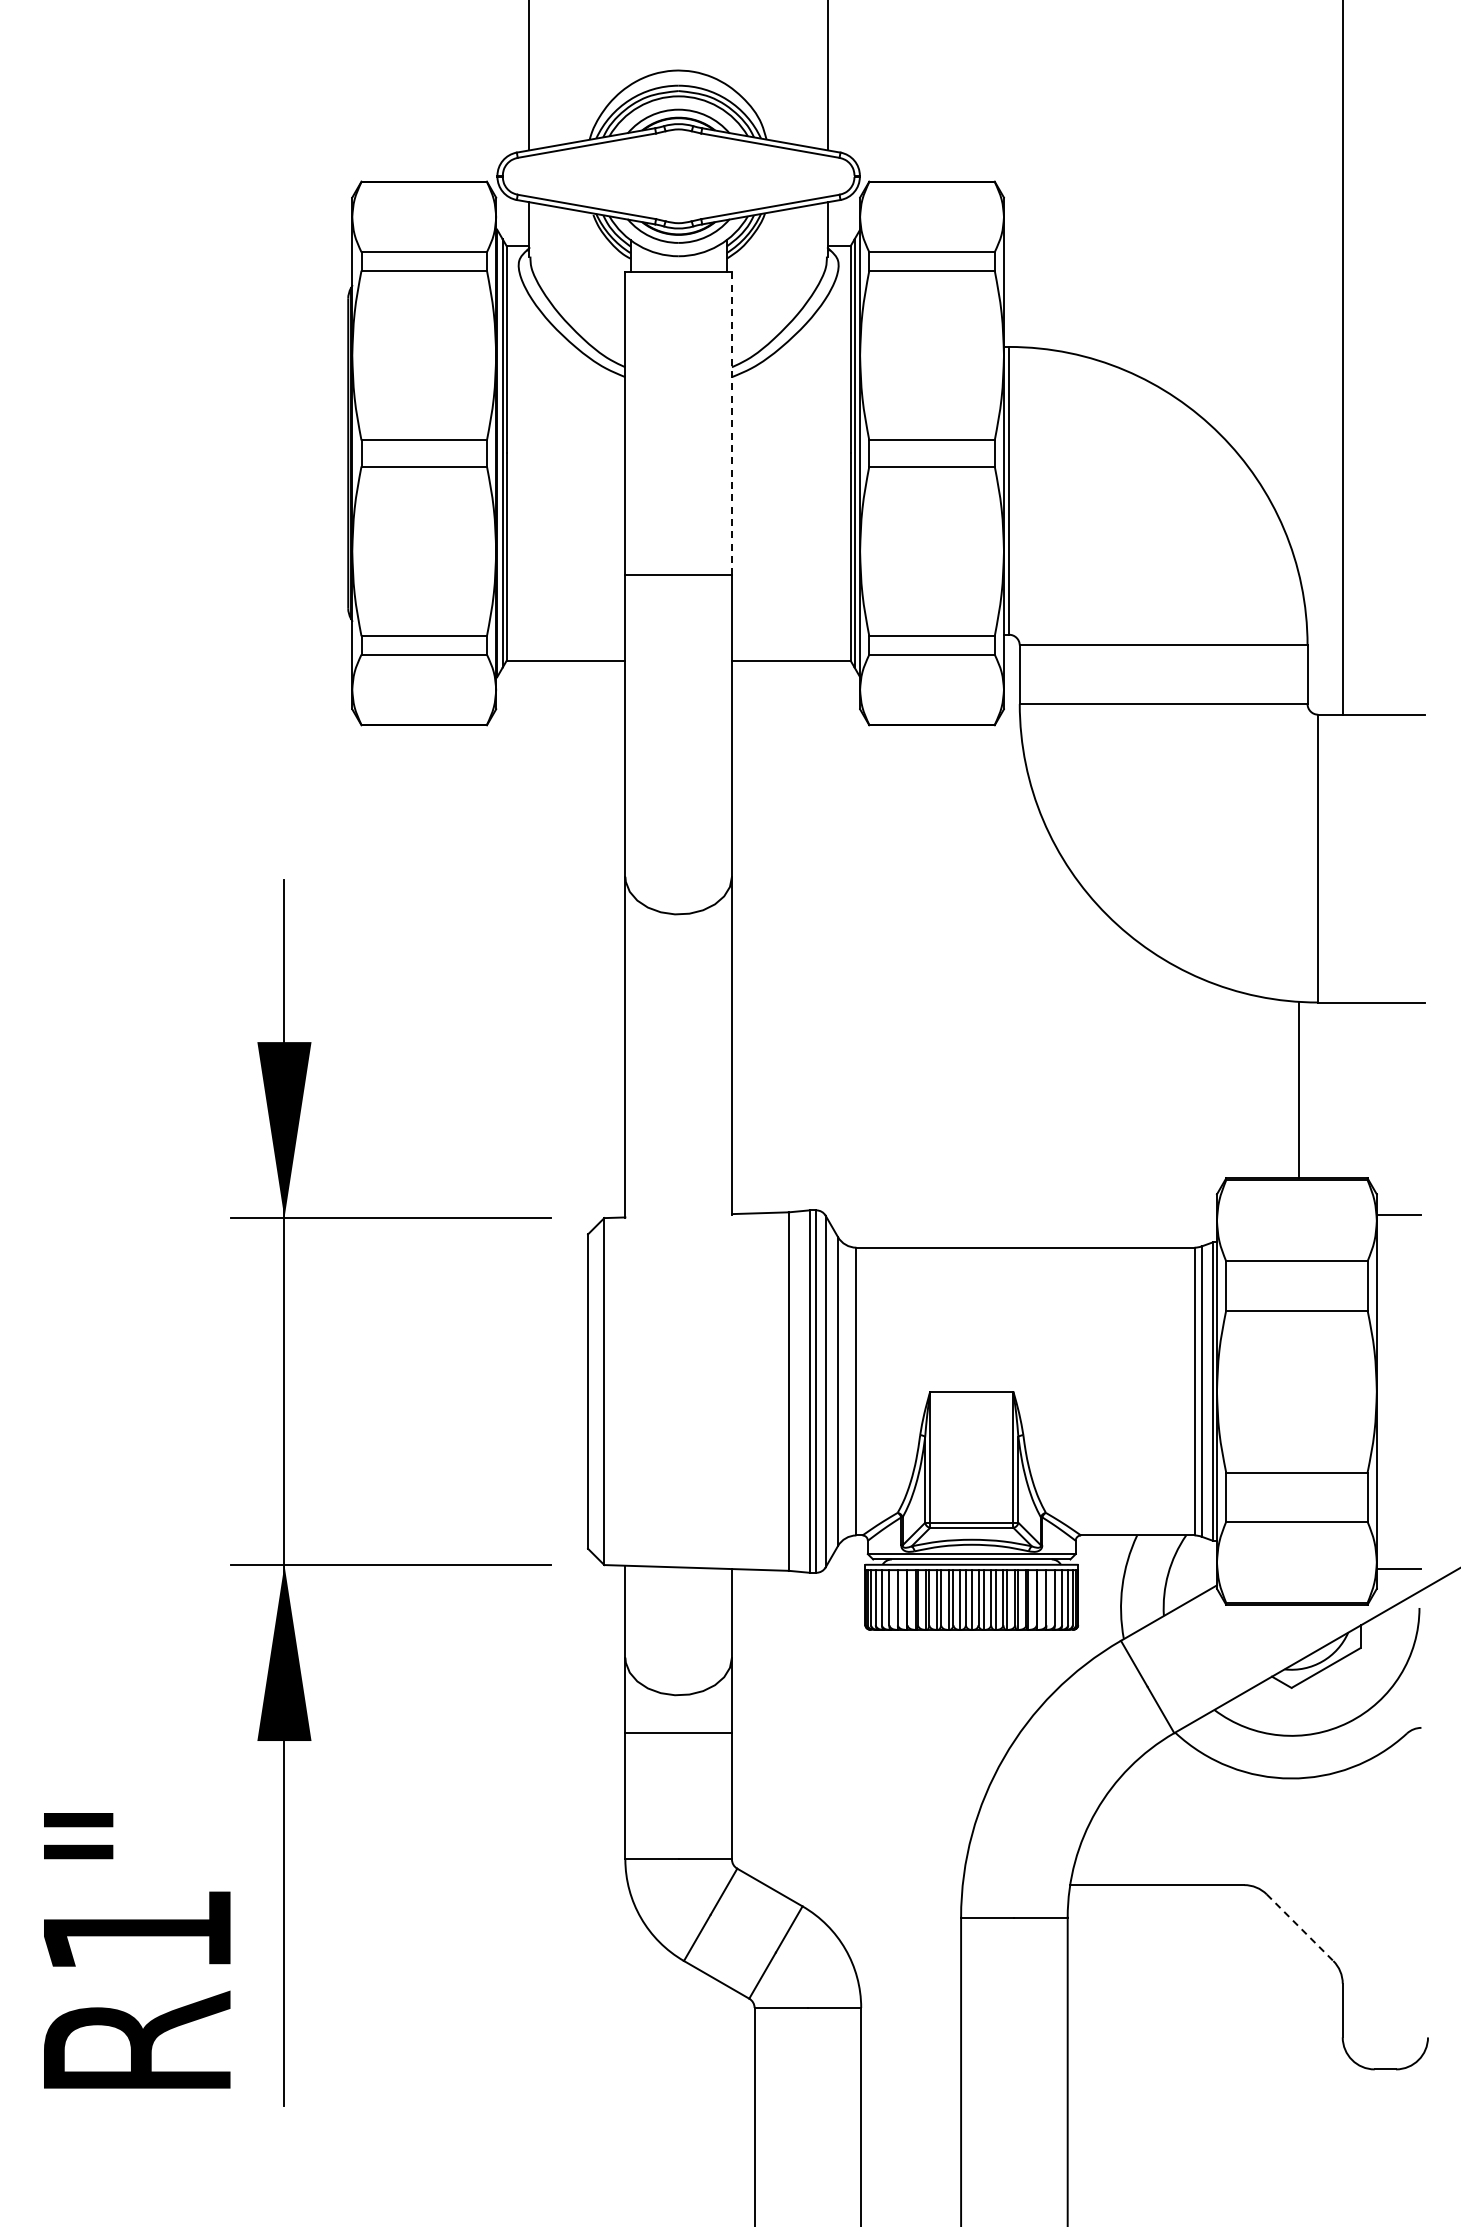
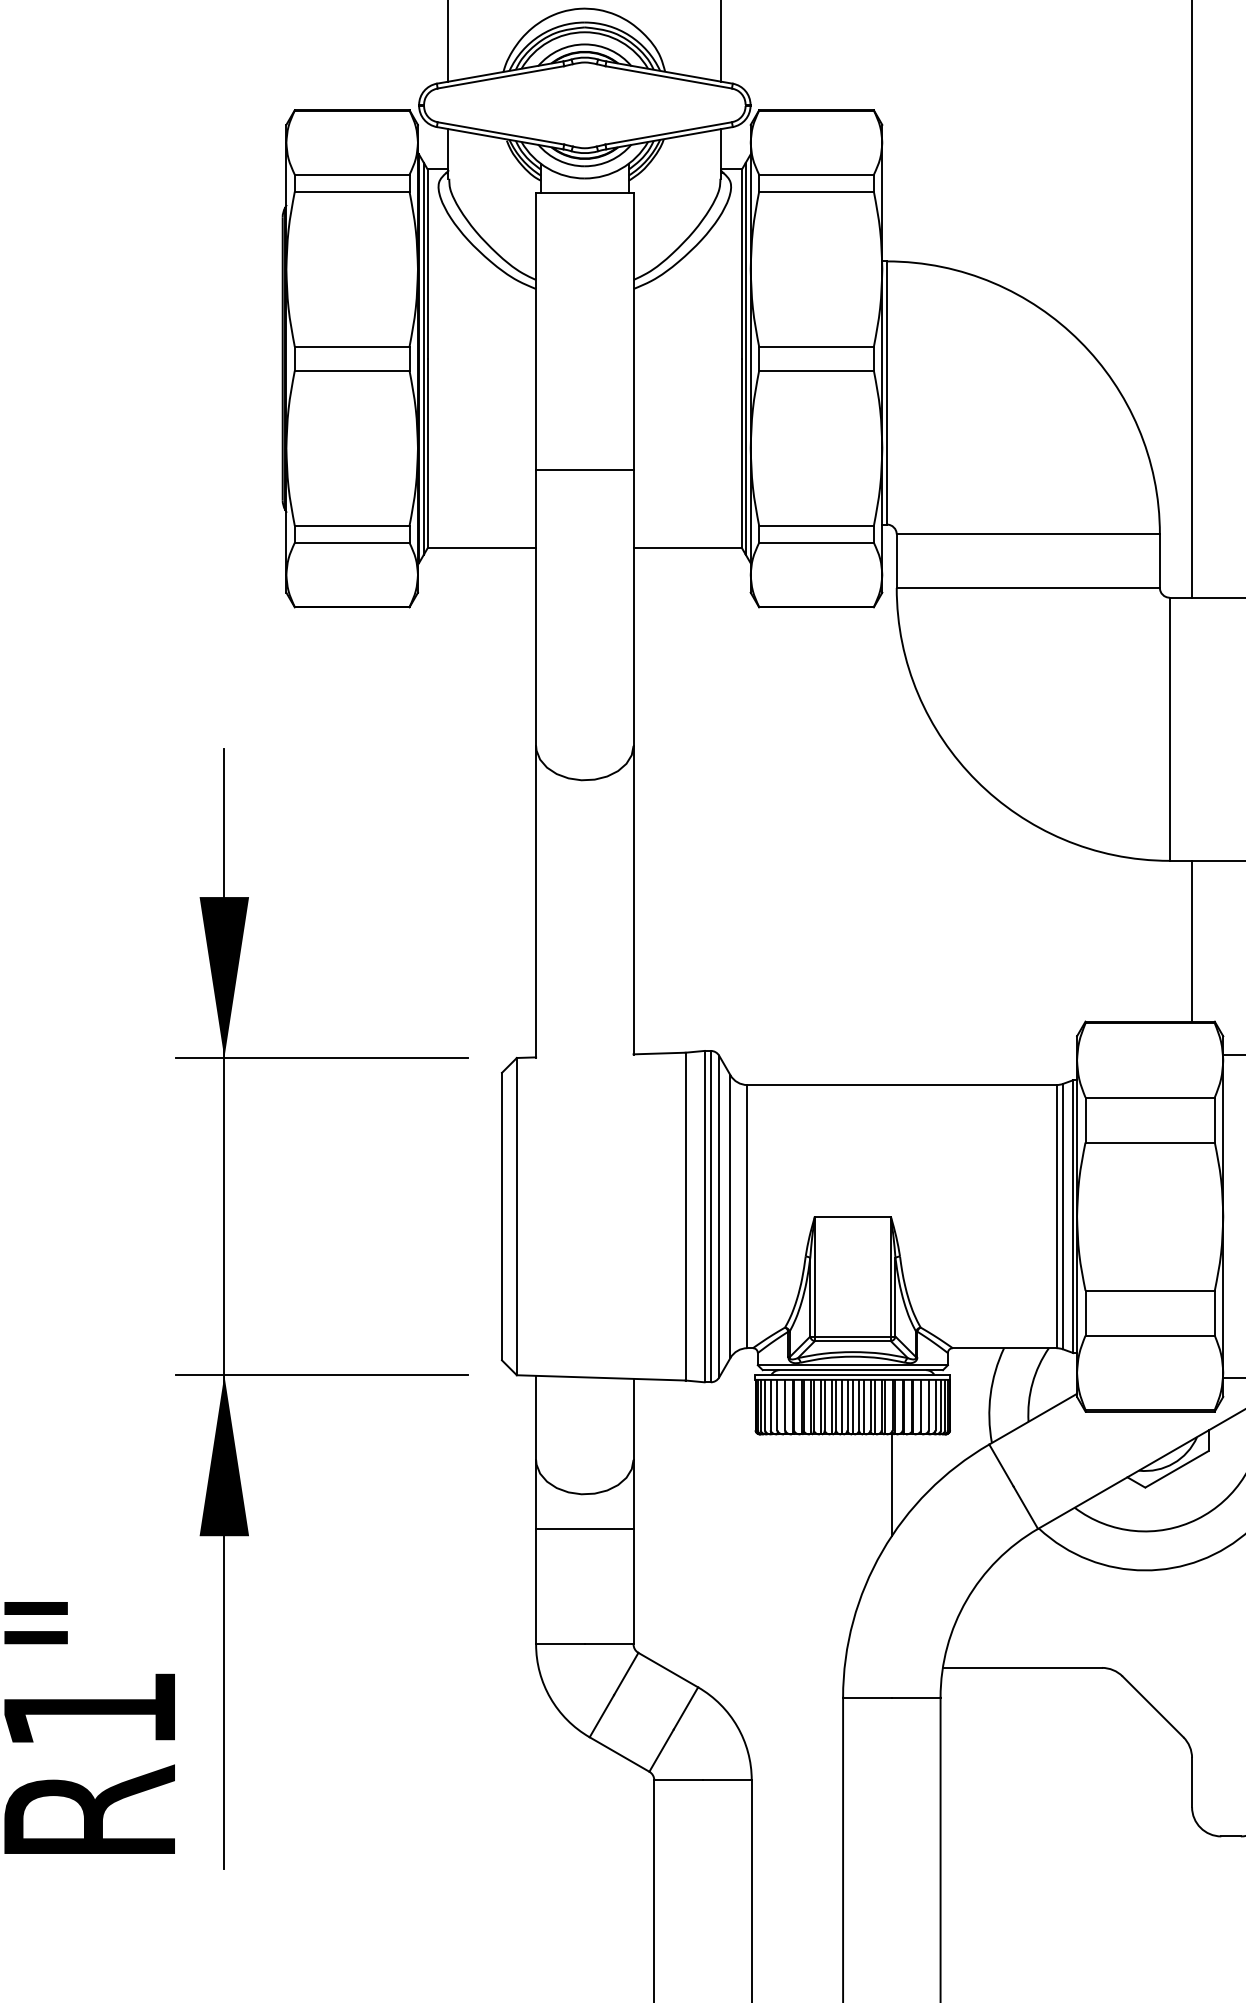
line: (731, 423) -> (633, 331), dashed -> solid
line: (1298, 1090) -> (1191, 941), moved
line: (1014, 1684) -> (891, 1484), added
line: (1300, 1928) -> (1153, 1707), dashed -> solid

